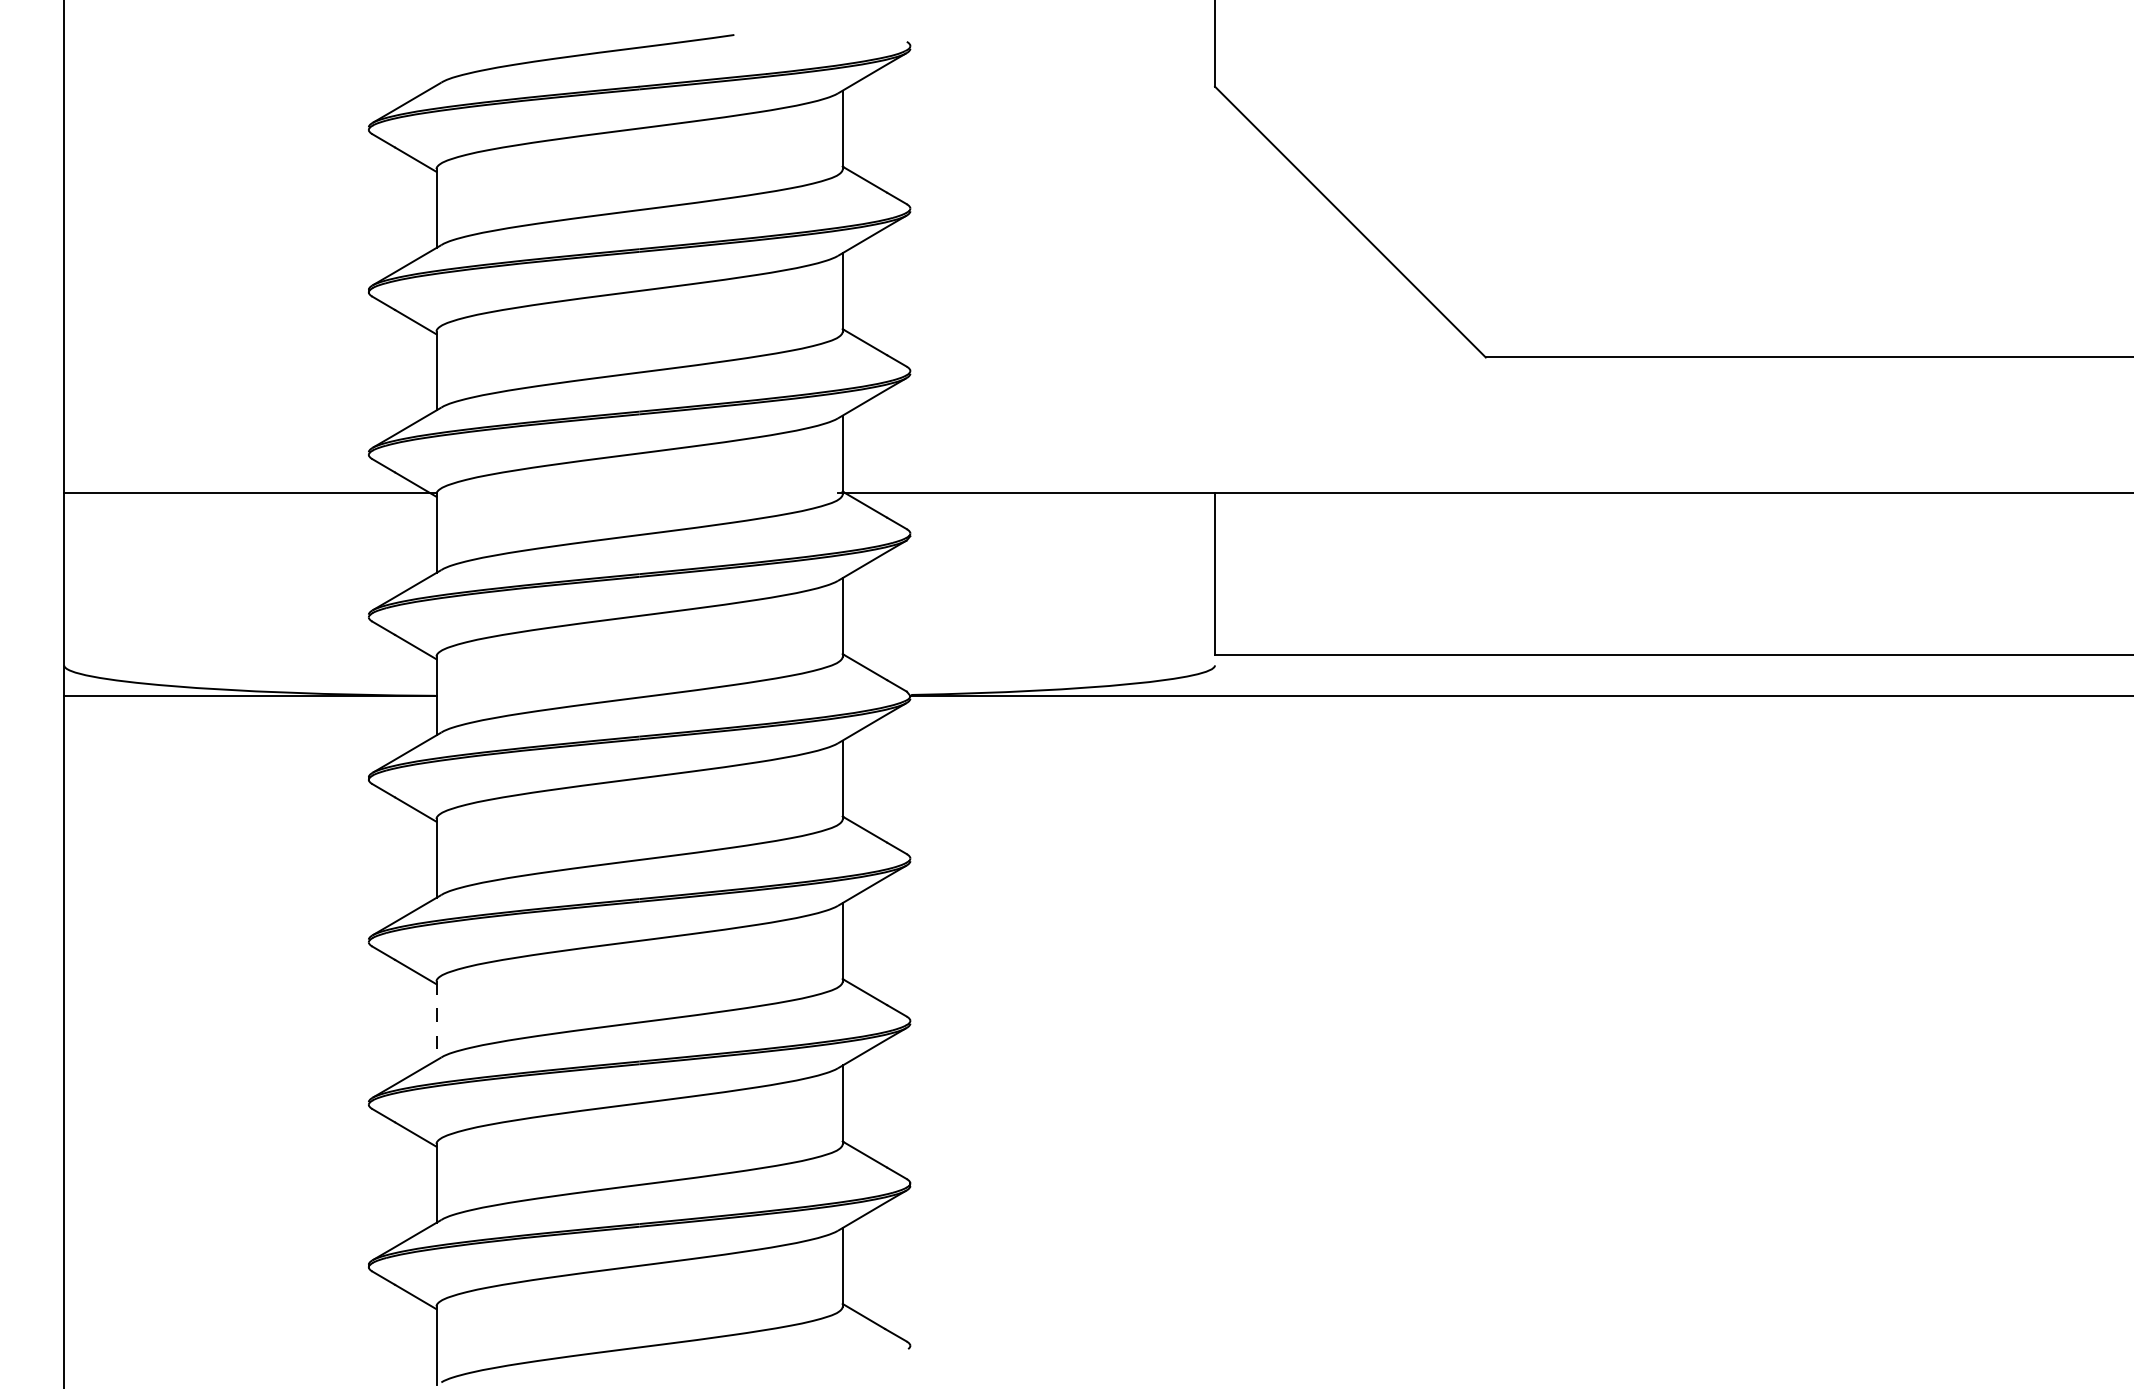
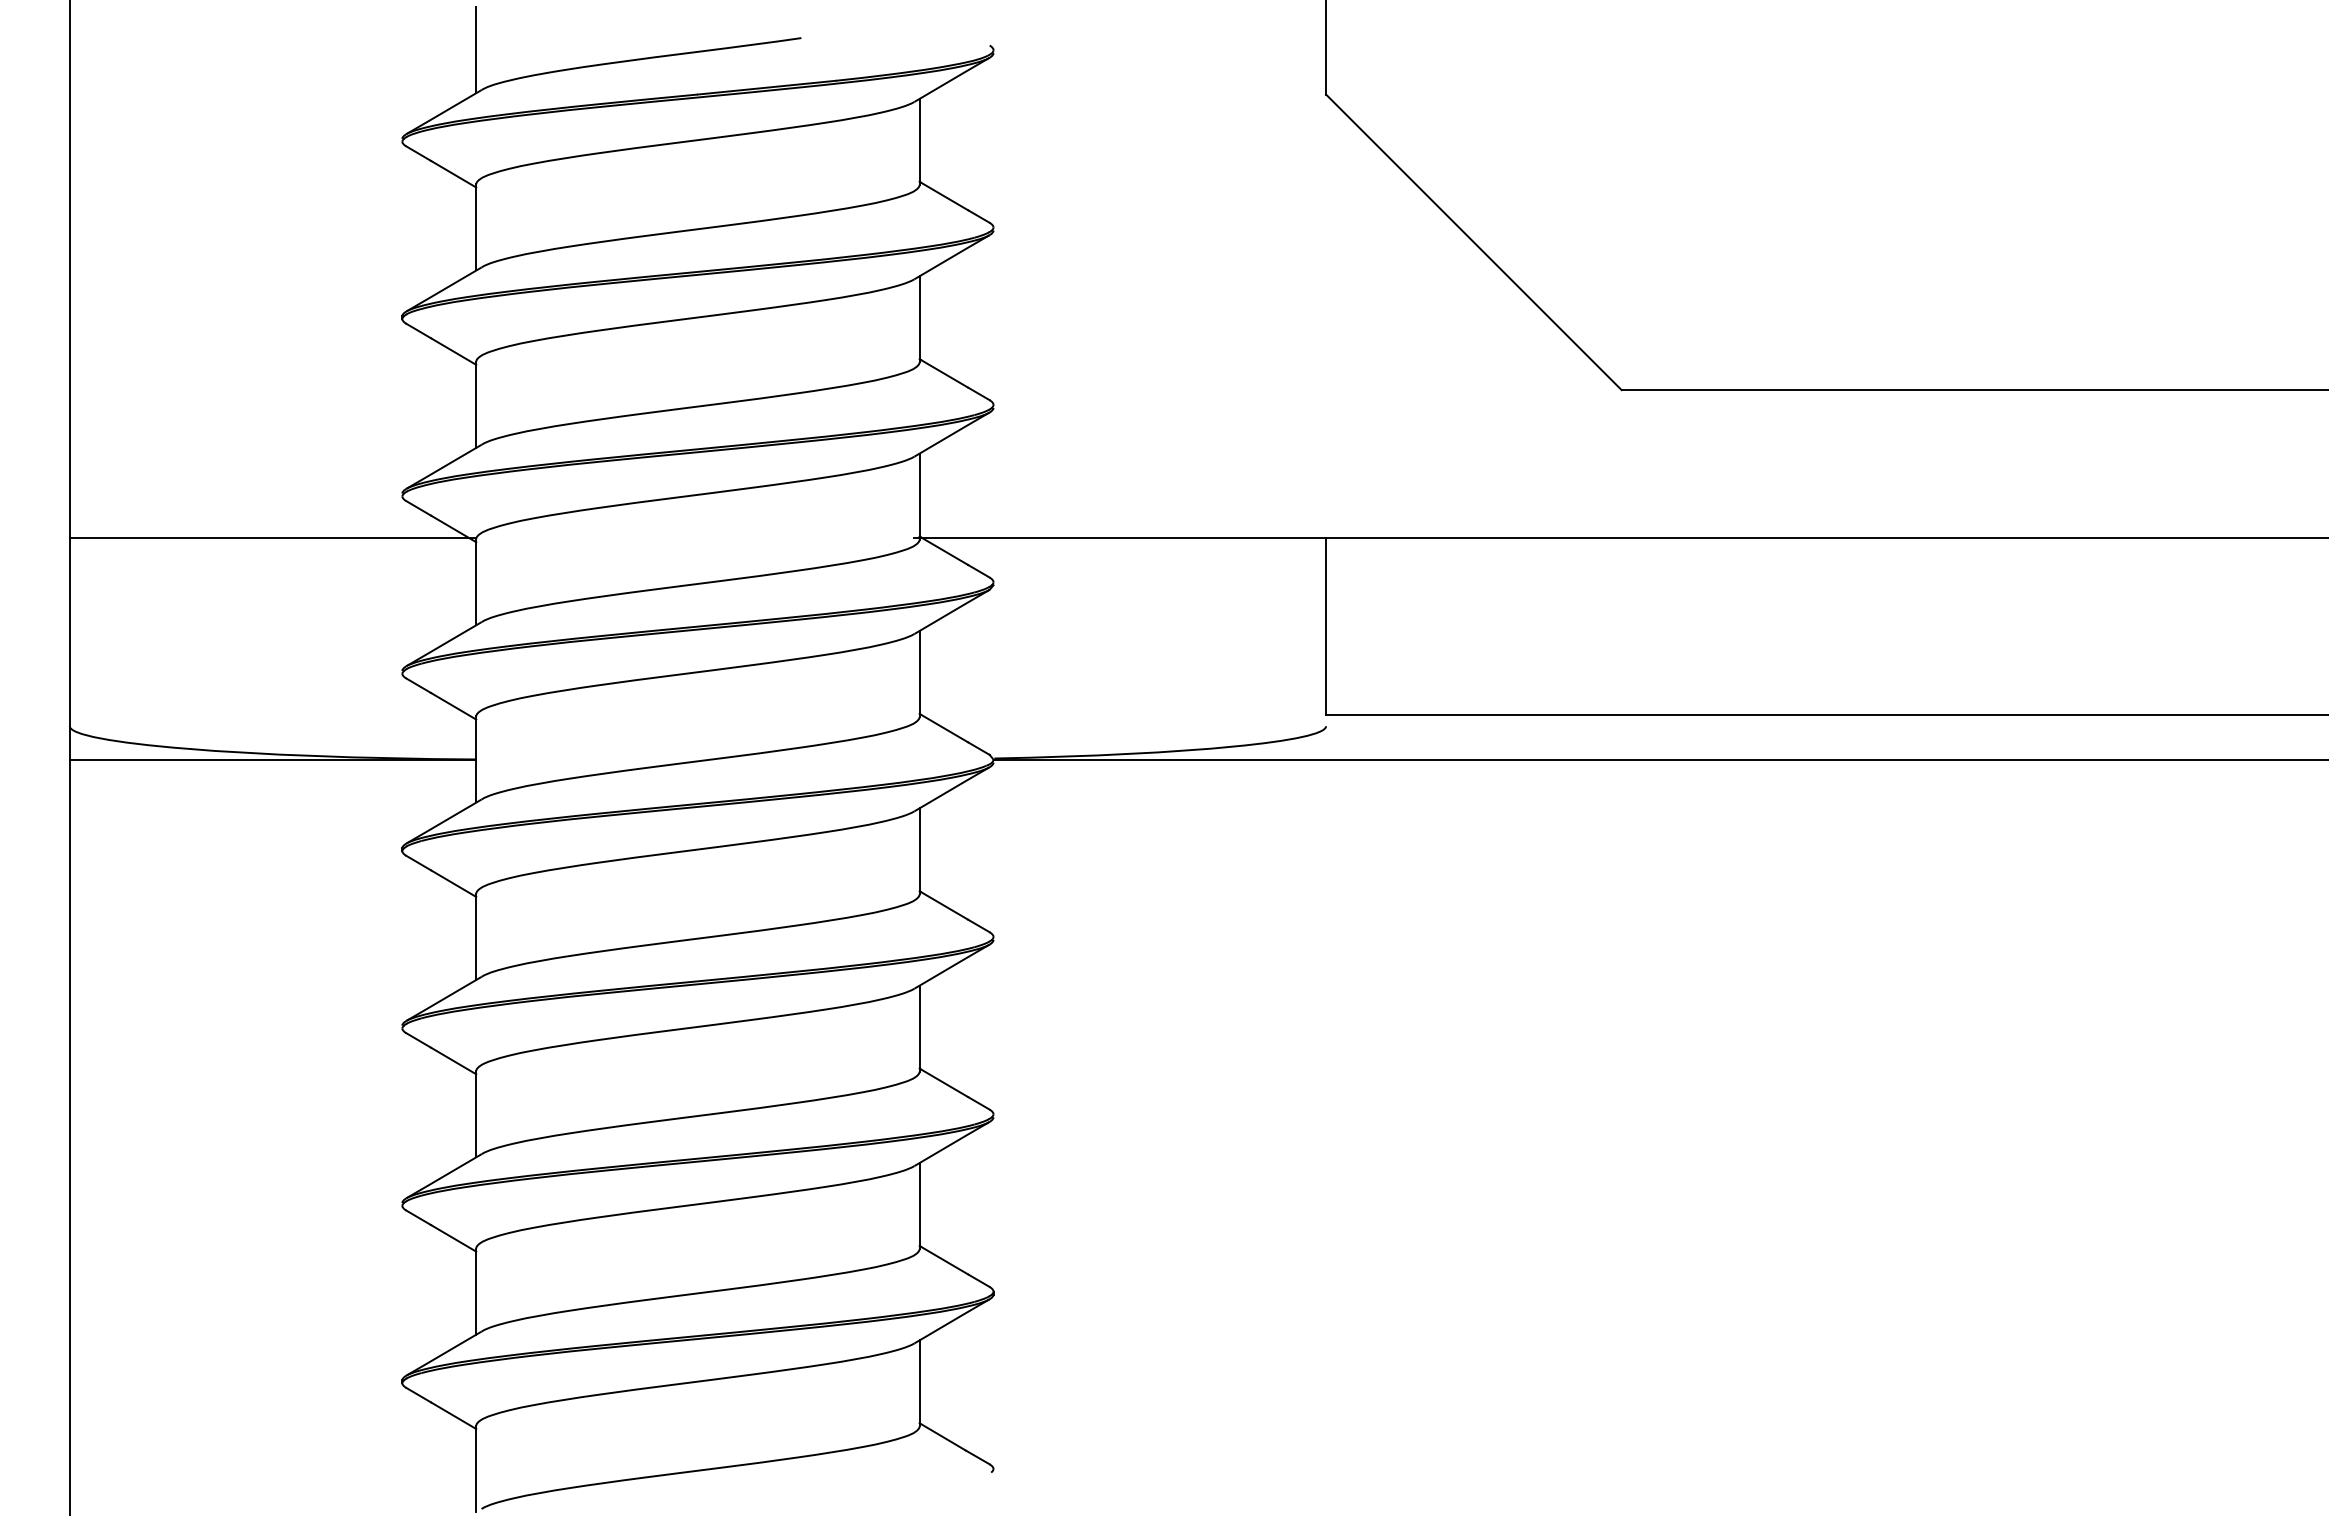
line: (436, 46) -> (476, 50), added
line: (436, 1021) -> (476, 1114), dashed -> solid

